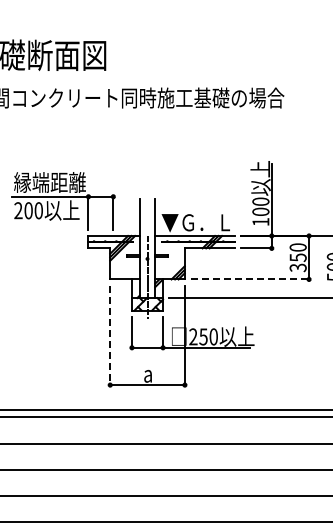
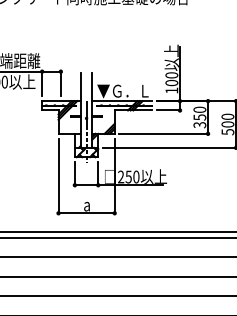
line: (250, 279) -> (164, 133), dashed -> solid
line: (110, 335) -> (58, 175), dashed -> solid

